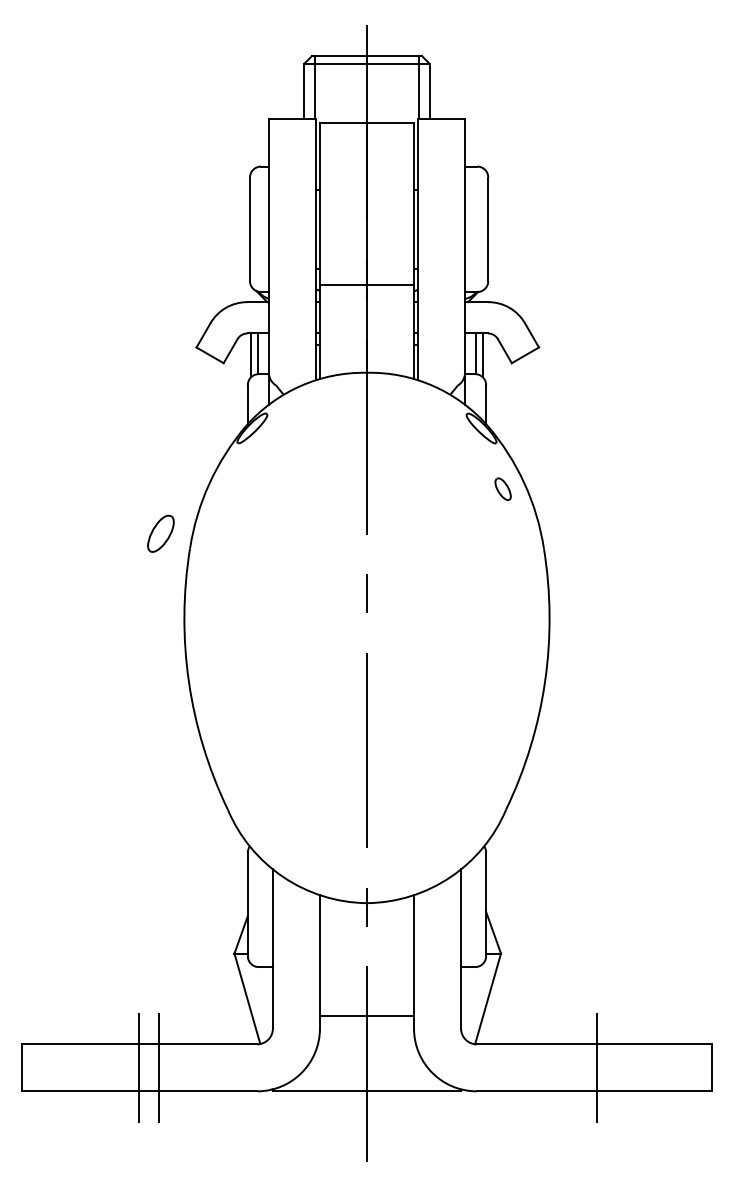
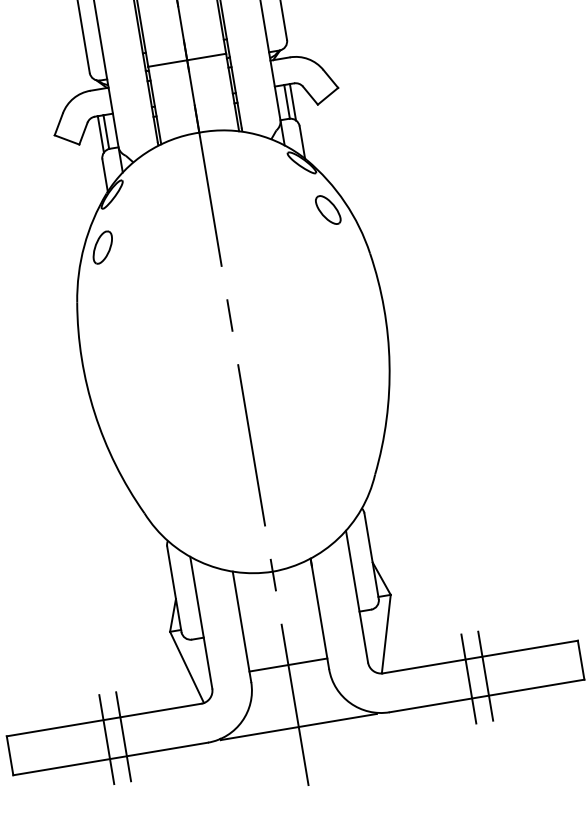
part: (502, 489) -> (327, 210), size x1.67
part: (160, 533) -> (102, 247), moved
line: (576, 1067) -> (468, 678), added

